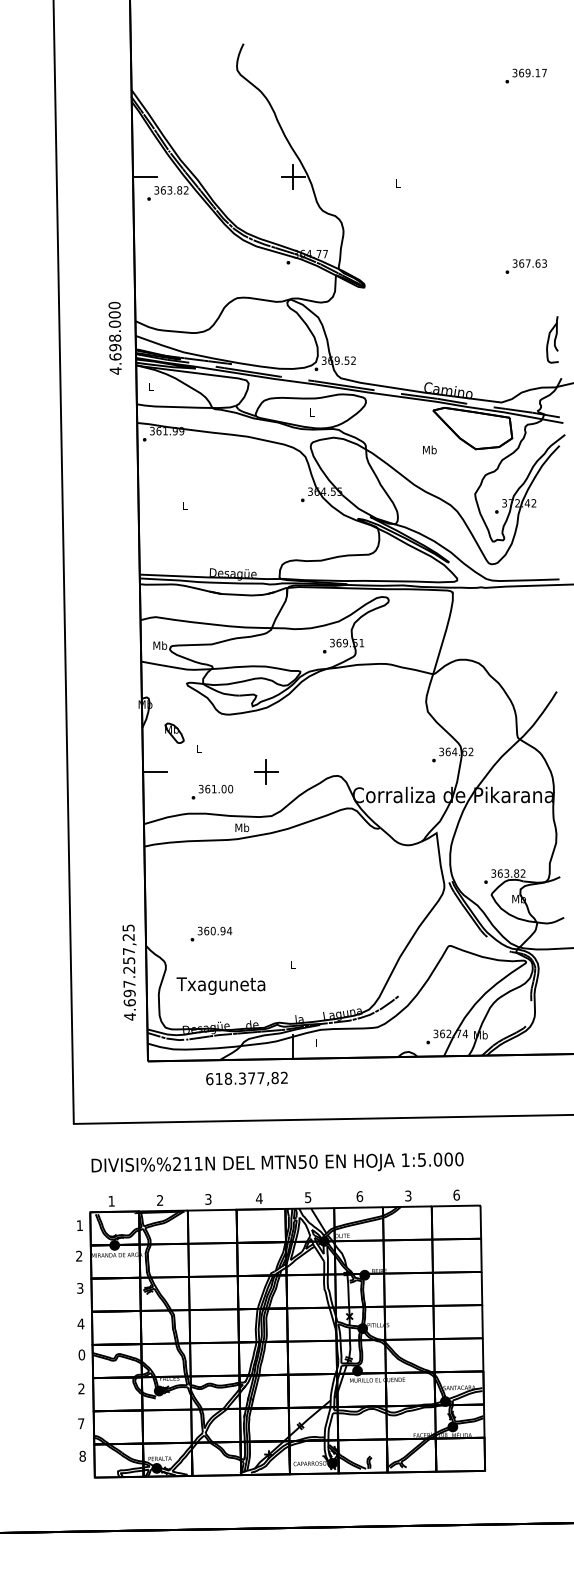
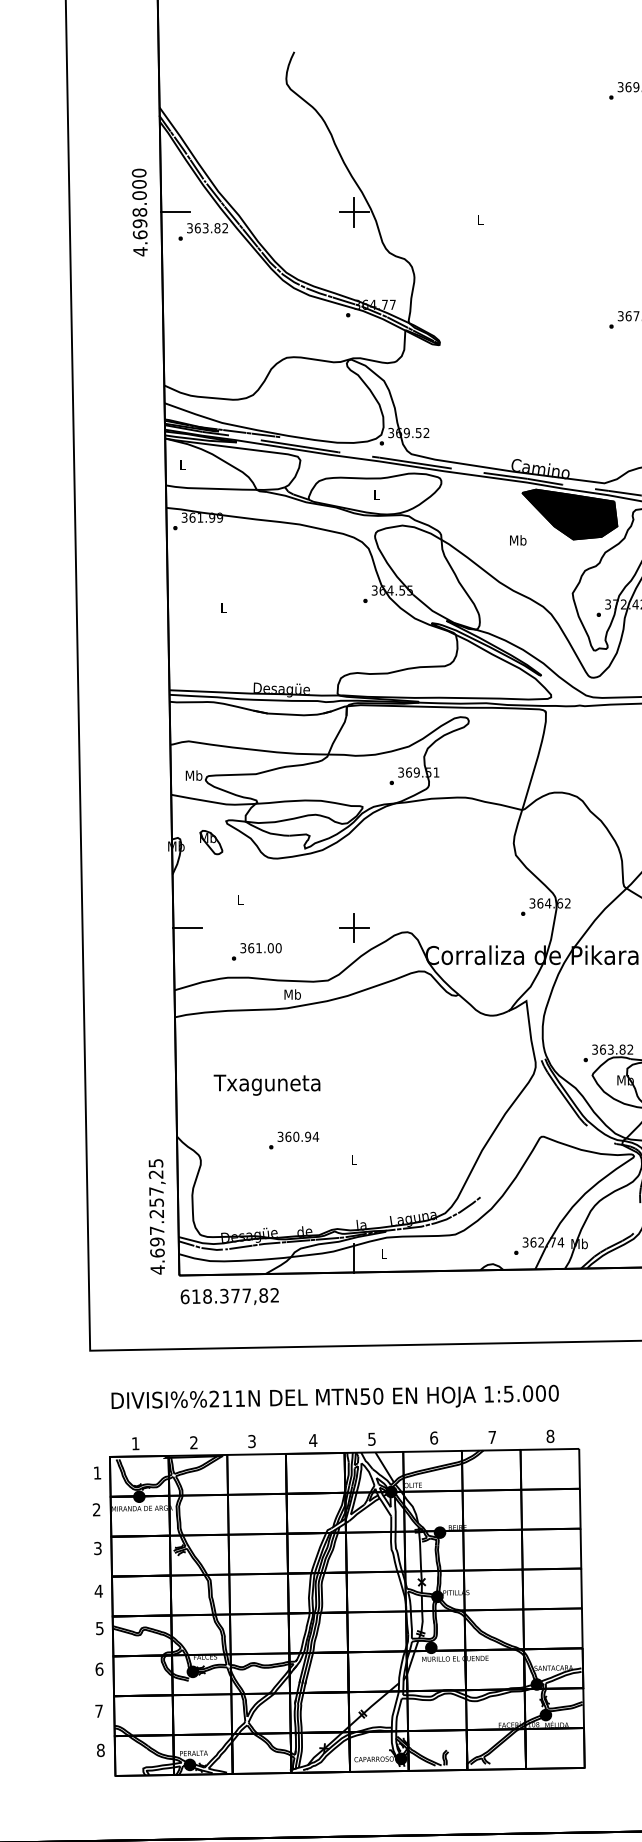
text: (114, 338) -> (139, 212), moved
fill: (472, 428) -> (569, 514), added
part: (174, 732) -> (211, 841), moved
part: (266, 771) -> (354, 926), moved
text: (211, 933) -> (294, 1139), moved
text: (129, 972) -> (157, 1216), moved
text: (220, 985) -> (266, 1084), moved
text: (246, 1078) -> (229, 1296), moved
text: (456, 1194) -> (550, 1435), 6 -> 8
text: (408, 1195) -> (492, 1436), 3 -> 7
text: (81, 1354) -> (99, 1627), 0 -> 5
text: (81, 1388) -> (99, 1668), 2 -> 6

